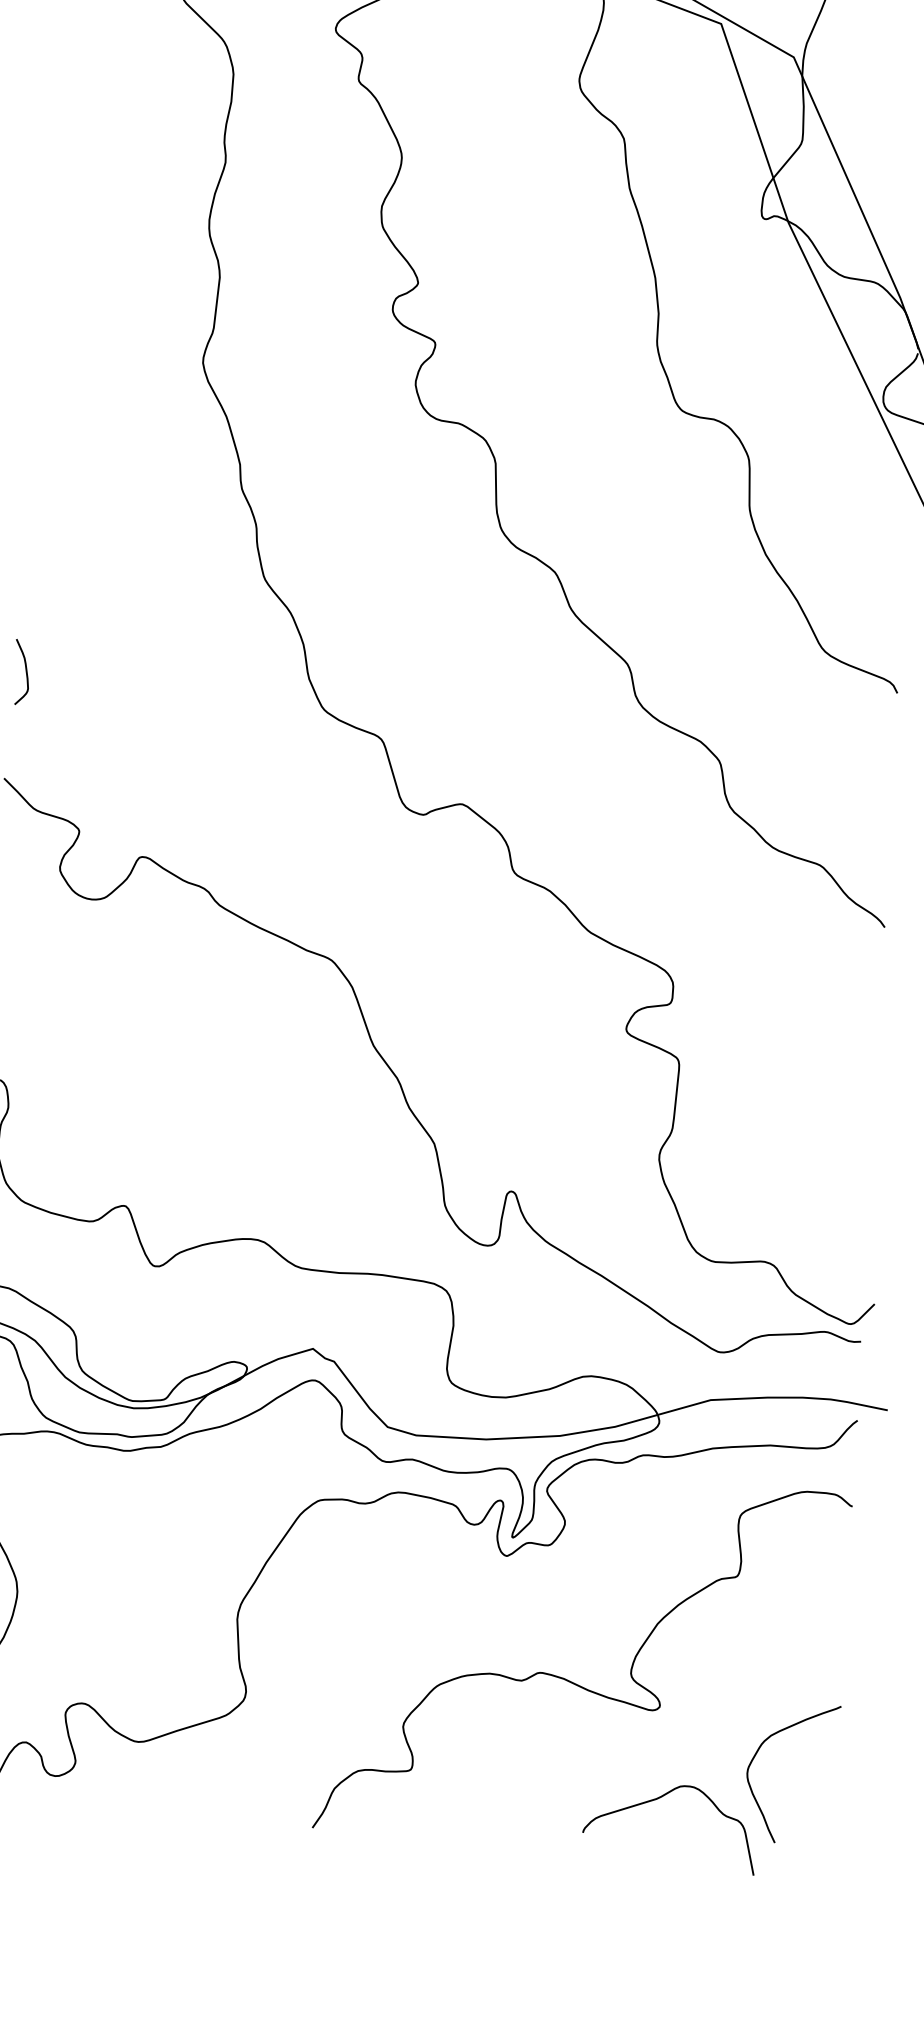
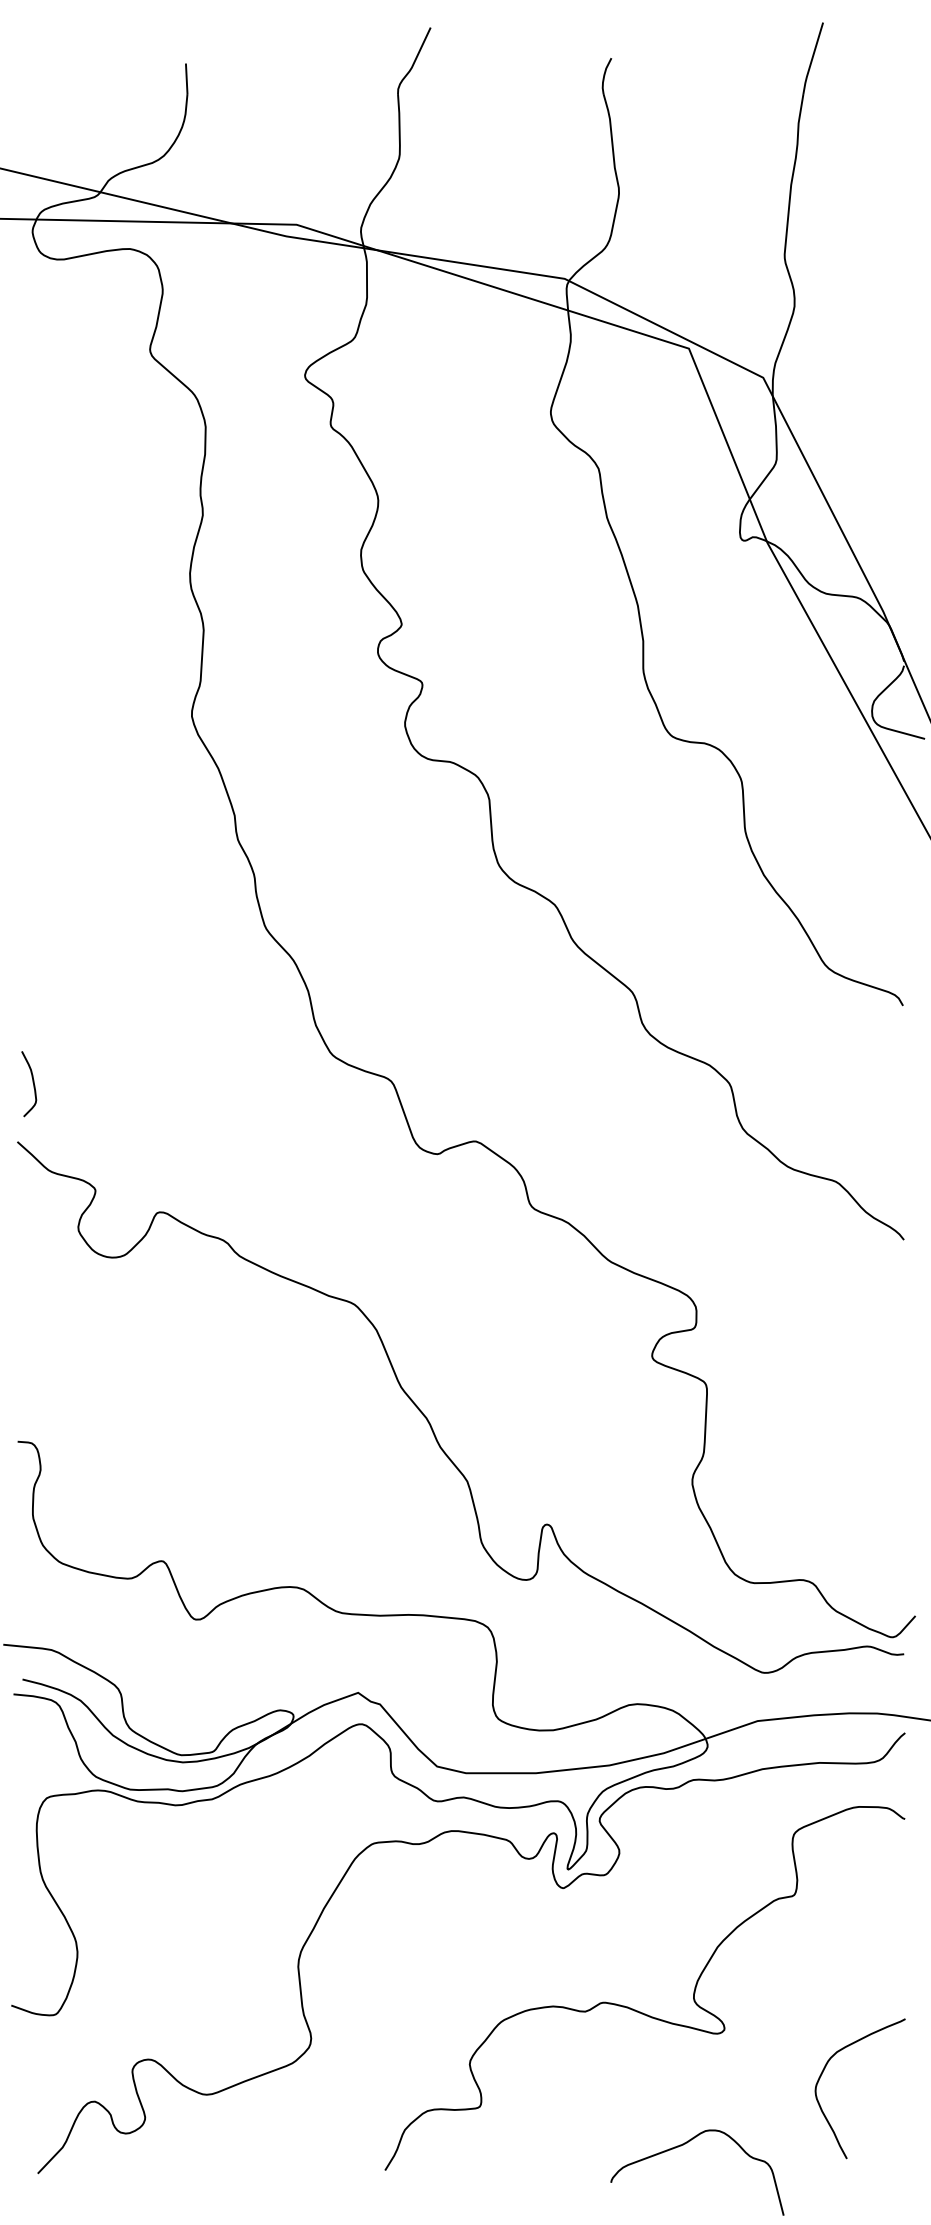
curve: (25, 670) -> (32, 1082), moved
curve: (657, 1799) -> (683, 2145), moved

